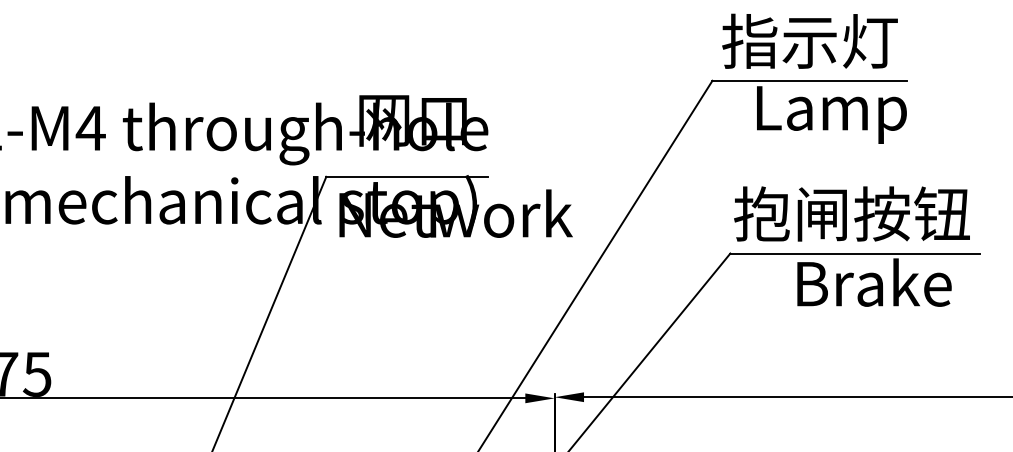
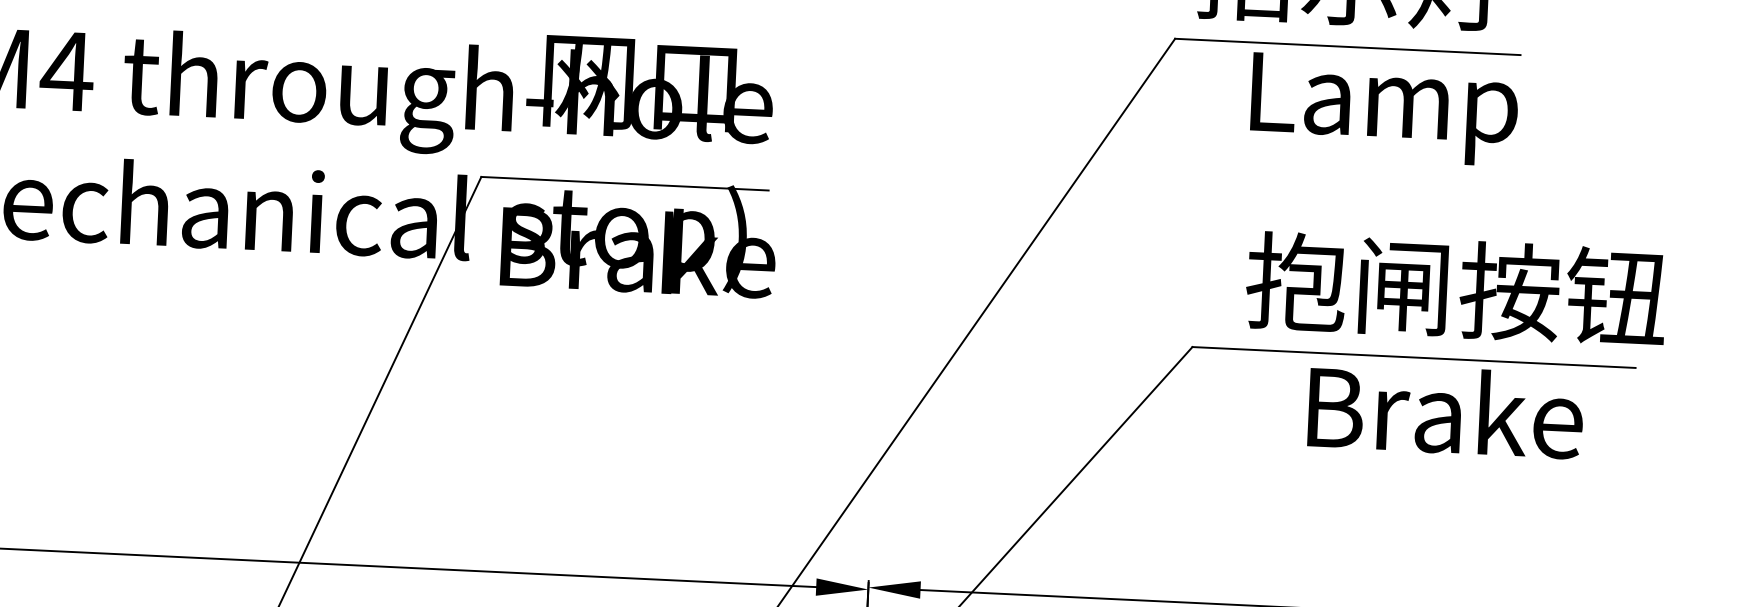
text: (458, 213) -> (712, 253), Network -> Brake
text: (851, 213) -> (1455, 288), moved

